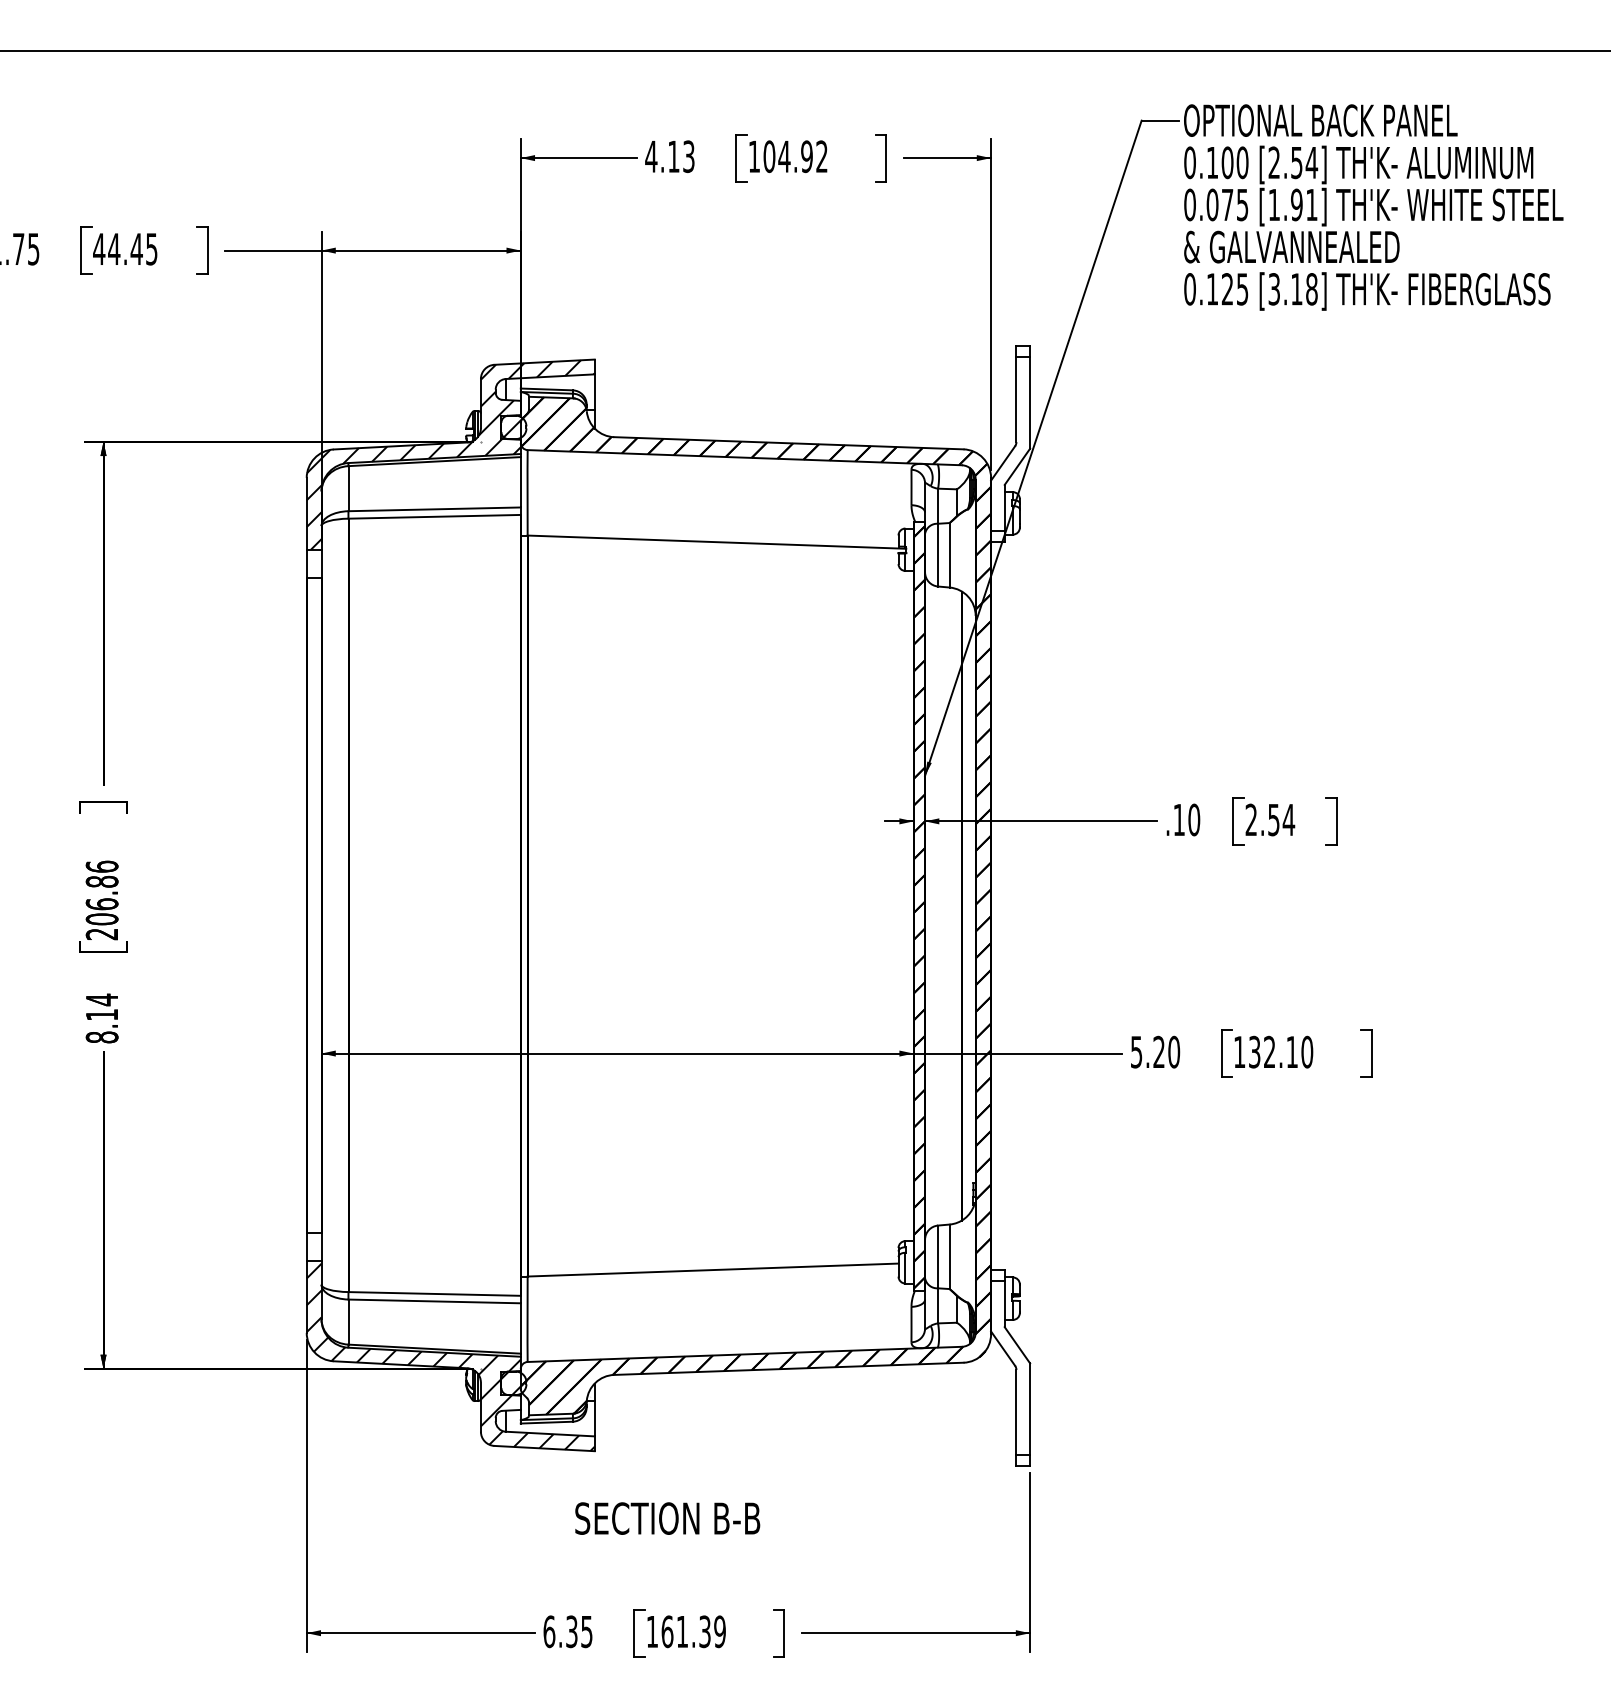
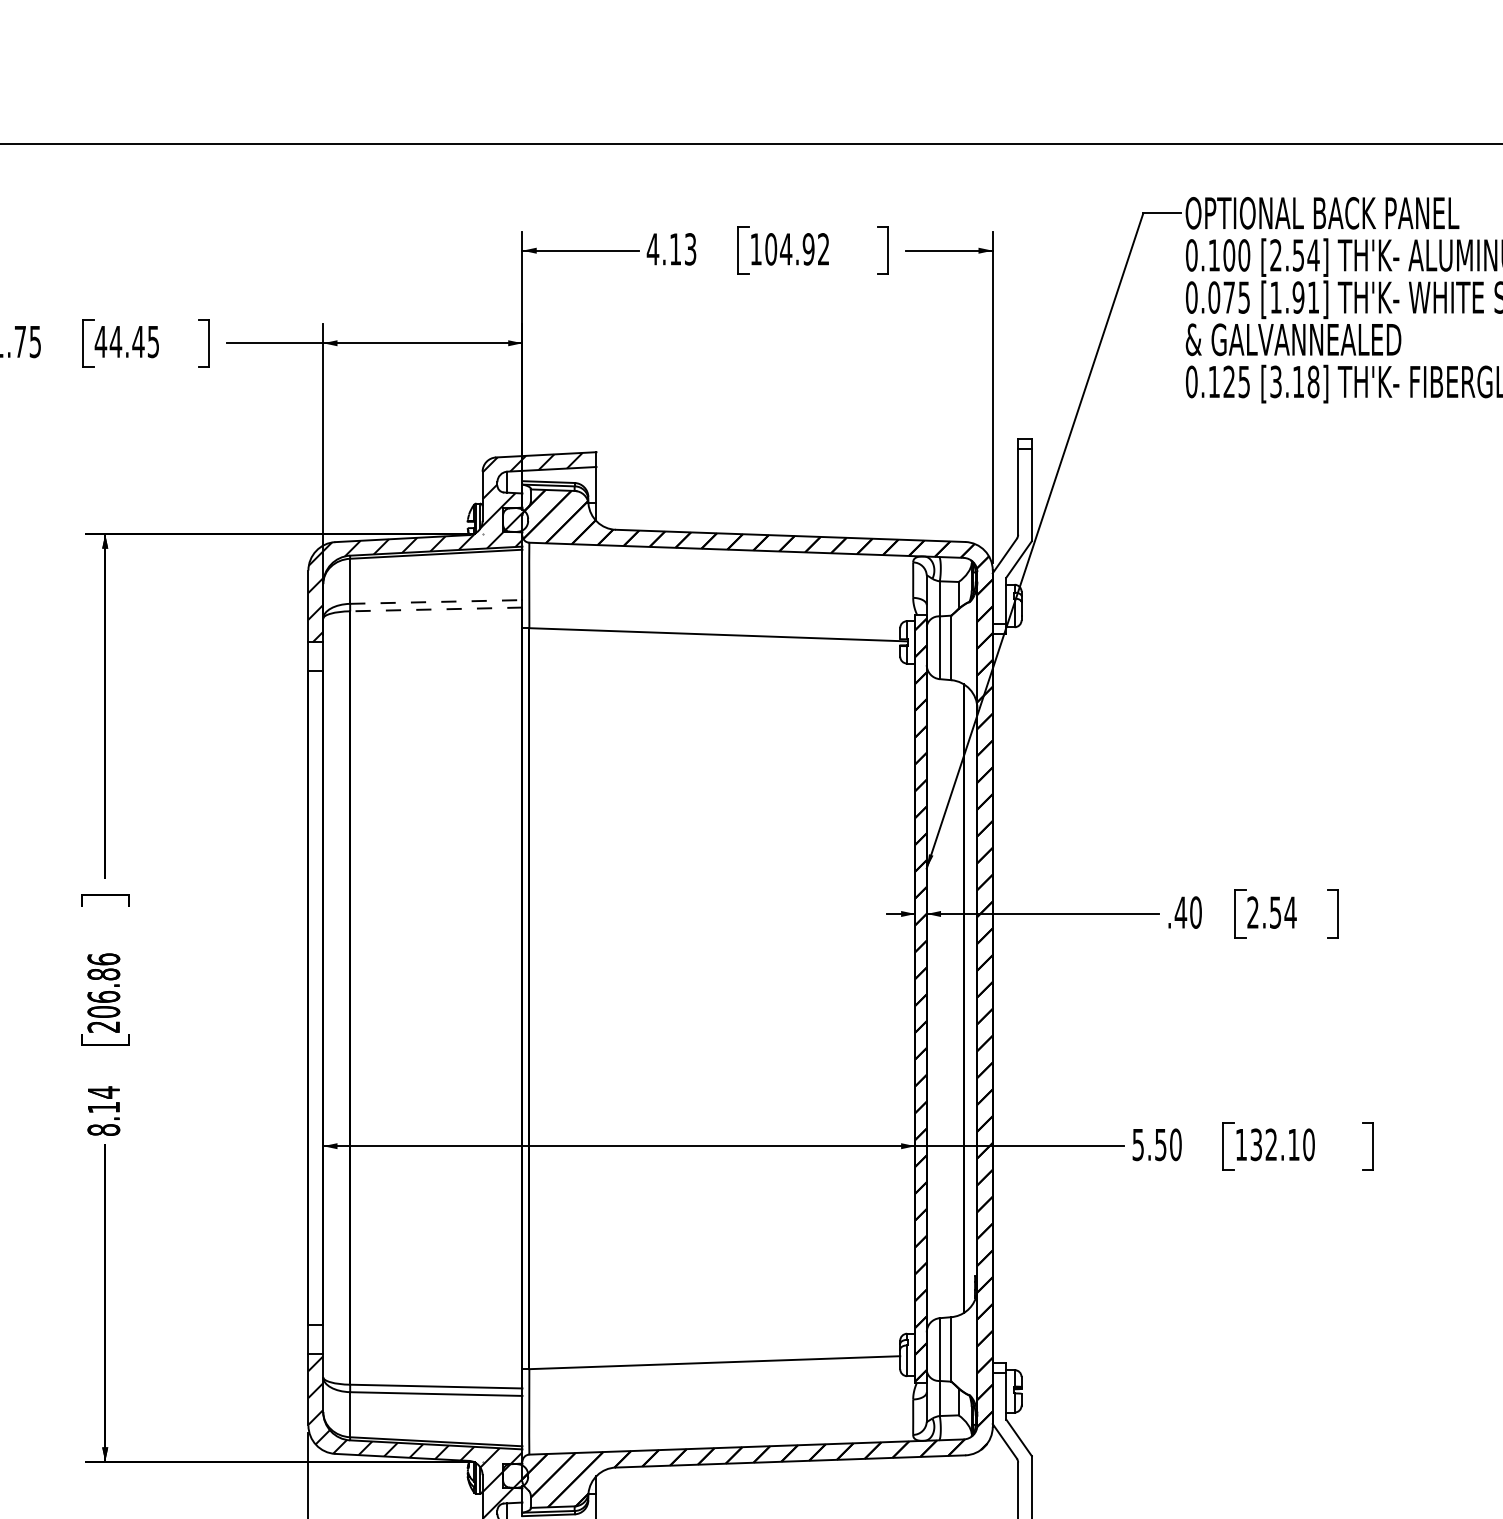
line: (435, 509) -> (437, 602), solid -> dashed
line: (434, 516) -> (436, 609), solid -> dashed
text: (1179, 819) -> (1181, 912), .10 -> .40
text: (1158, 1051) -> (1160, 1144), 5.20 -> 5.50

